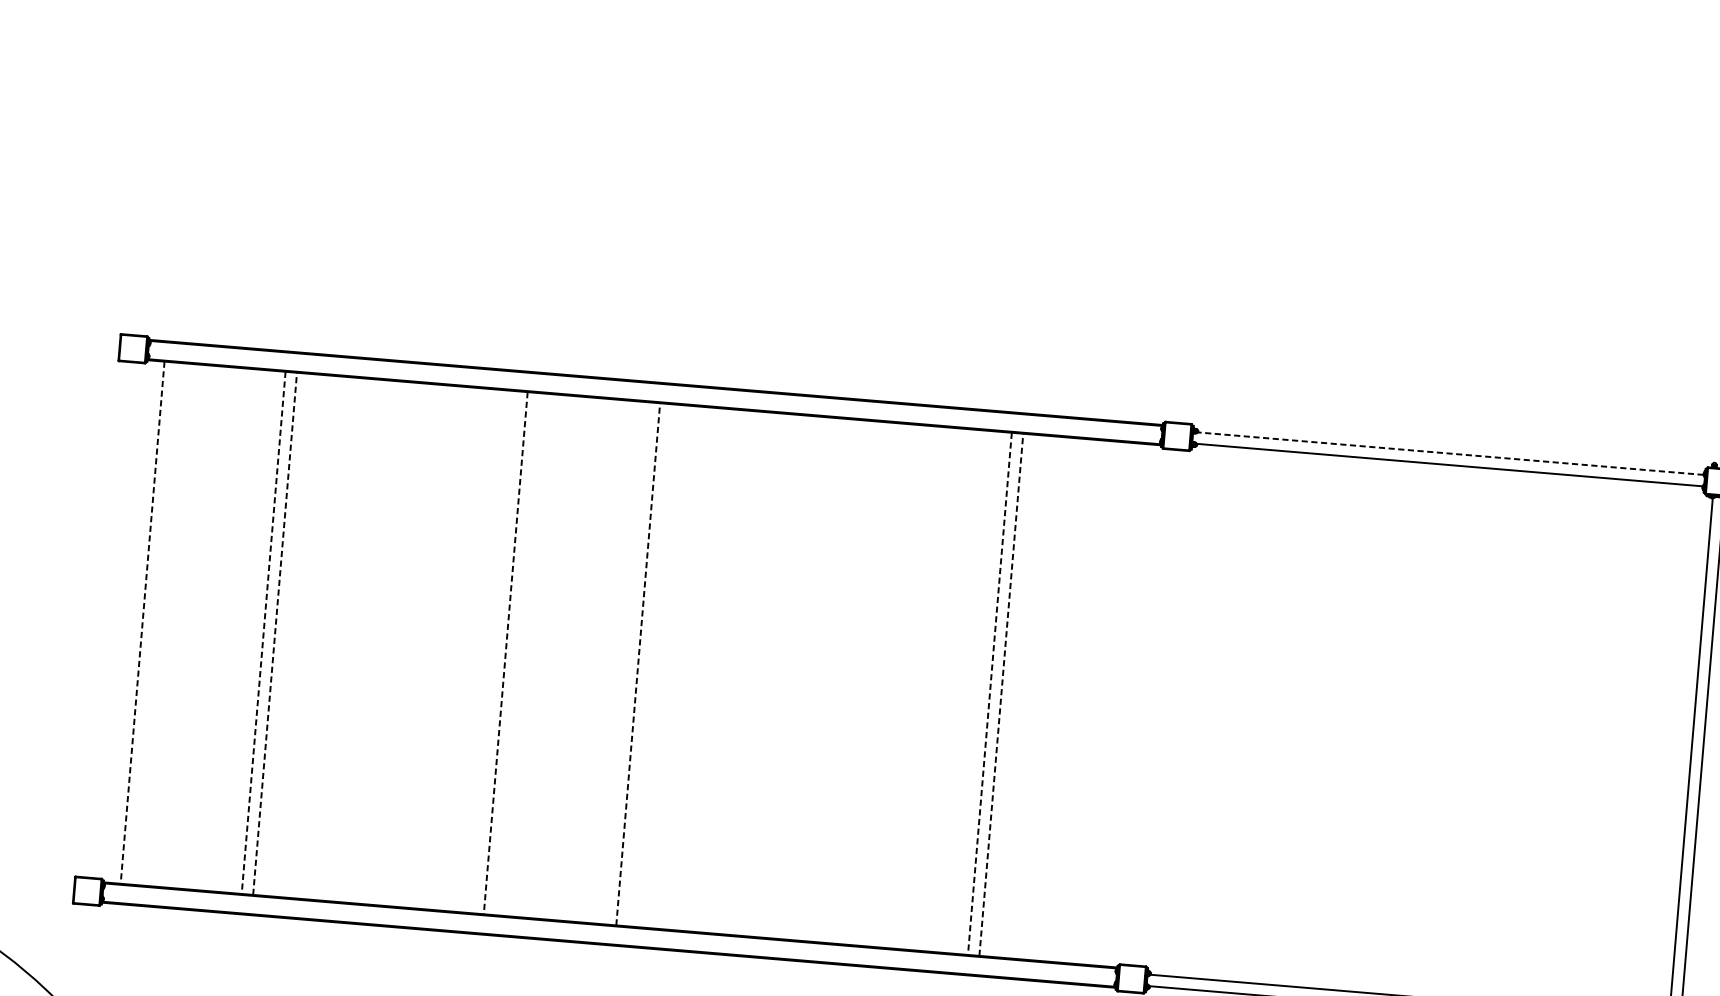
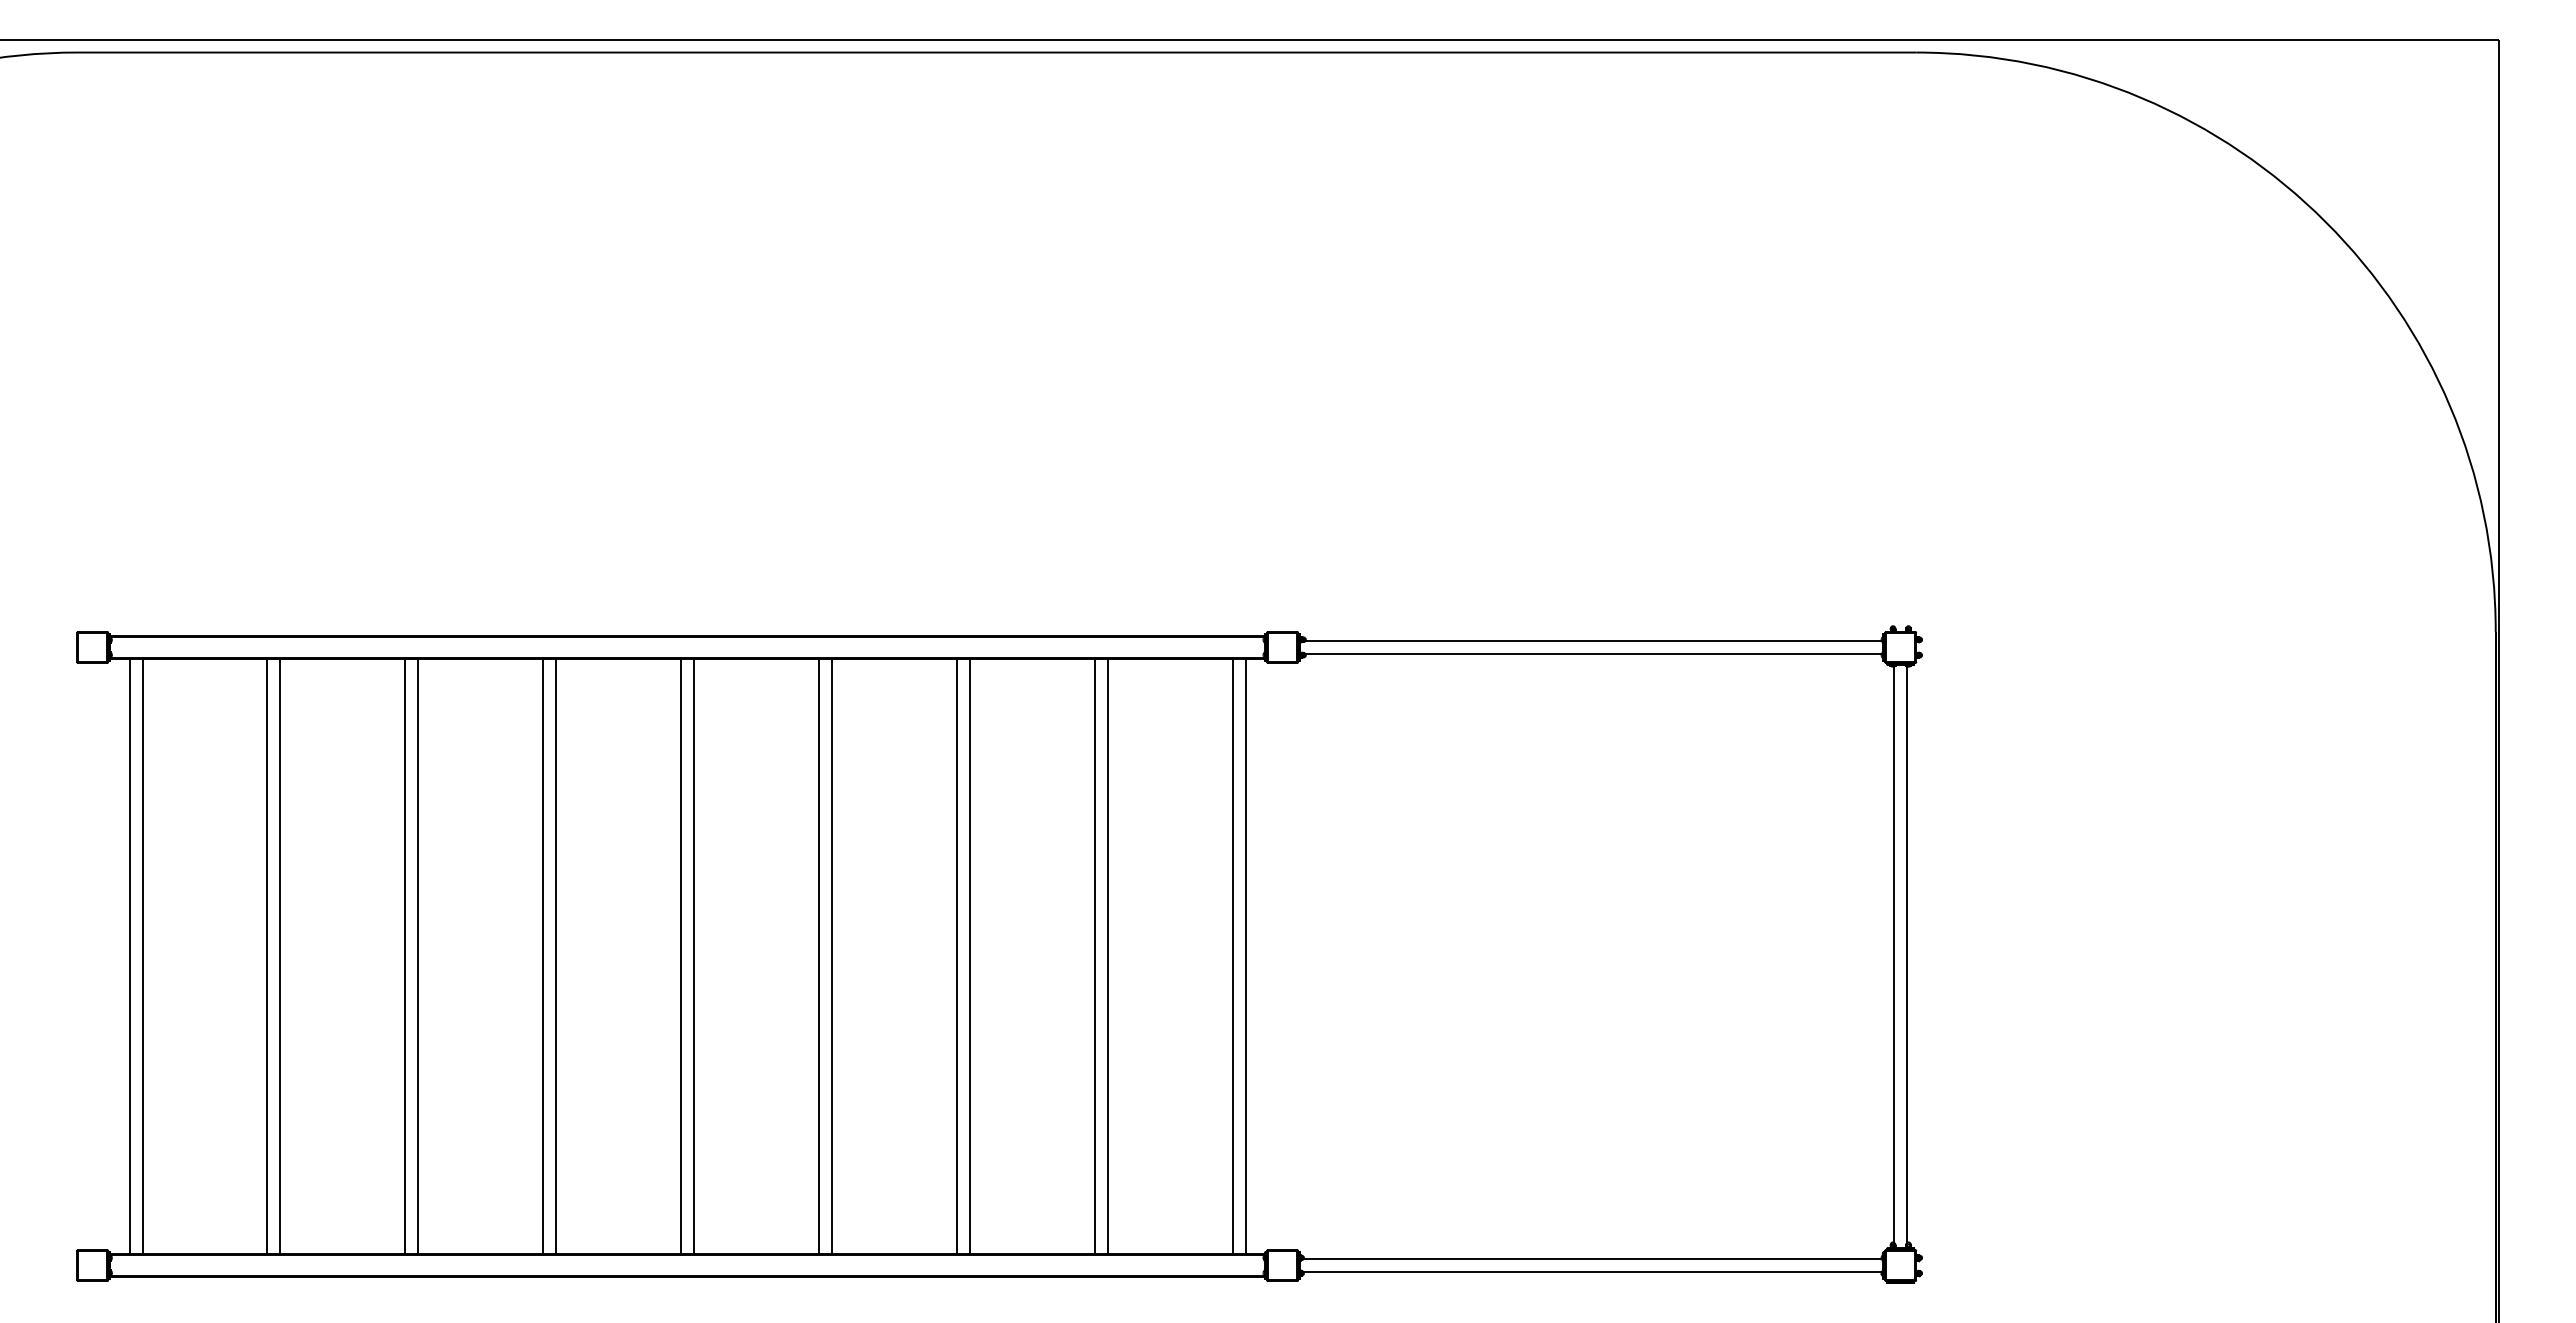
line: (1450, 454) -> (1593, 641), dashed -> solid
line: (142, 623) -> (129, 957), dashed -> solid
line: (154, 623) -> (142, 956), added
line: (263, 633) -> (267, 957), dashed -> solid
line: (275, 633) -> (280, 956), dashed -> solid
line: (384, 642) -> (405, 956), added
line: (396, 643) -> (418, 956), added
line: (505, 654) -> (543, 957), dashed -> solid
line: (517, 654) -> (556, 956), added
line: (627, 663) -> (681, 956), added
line: (638, 664) -> (694, 956), dashed -> solid
line: (748, 673) -> (819, 956), added
line: (759, 674) -> (832, 956), added
line: (869, 683) -> (957, 956), added
line: (880, 684) -> (970, 956), added
line: (989, 694) -> (1094, 957), dashed -> solid
line: (1000, 694) -> (1107, 956), dashed -> solid
line: (1110, 703) -> (1232, 956), added
line: (1122, 704) -> (1245, 956), added

